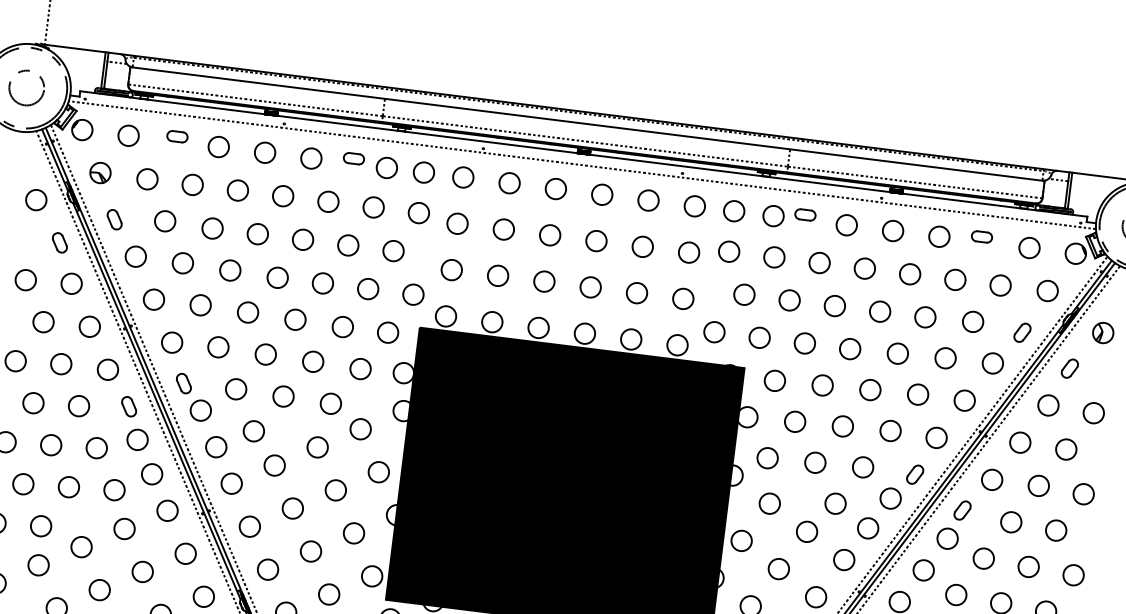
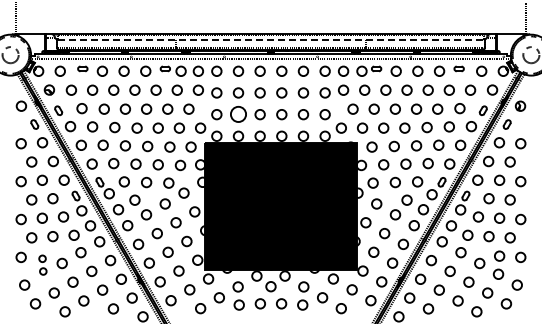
line: (588, 124) -> (271, 39), solid -> dashed
circle: (498, 275) -> (238, 114), size x1.6
part: (39, 544) -> (42, 264), size x0.7

